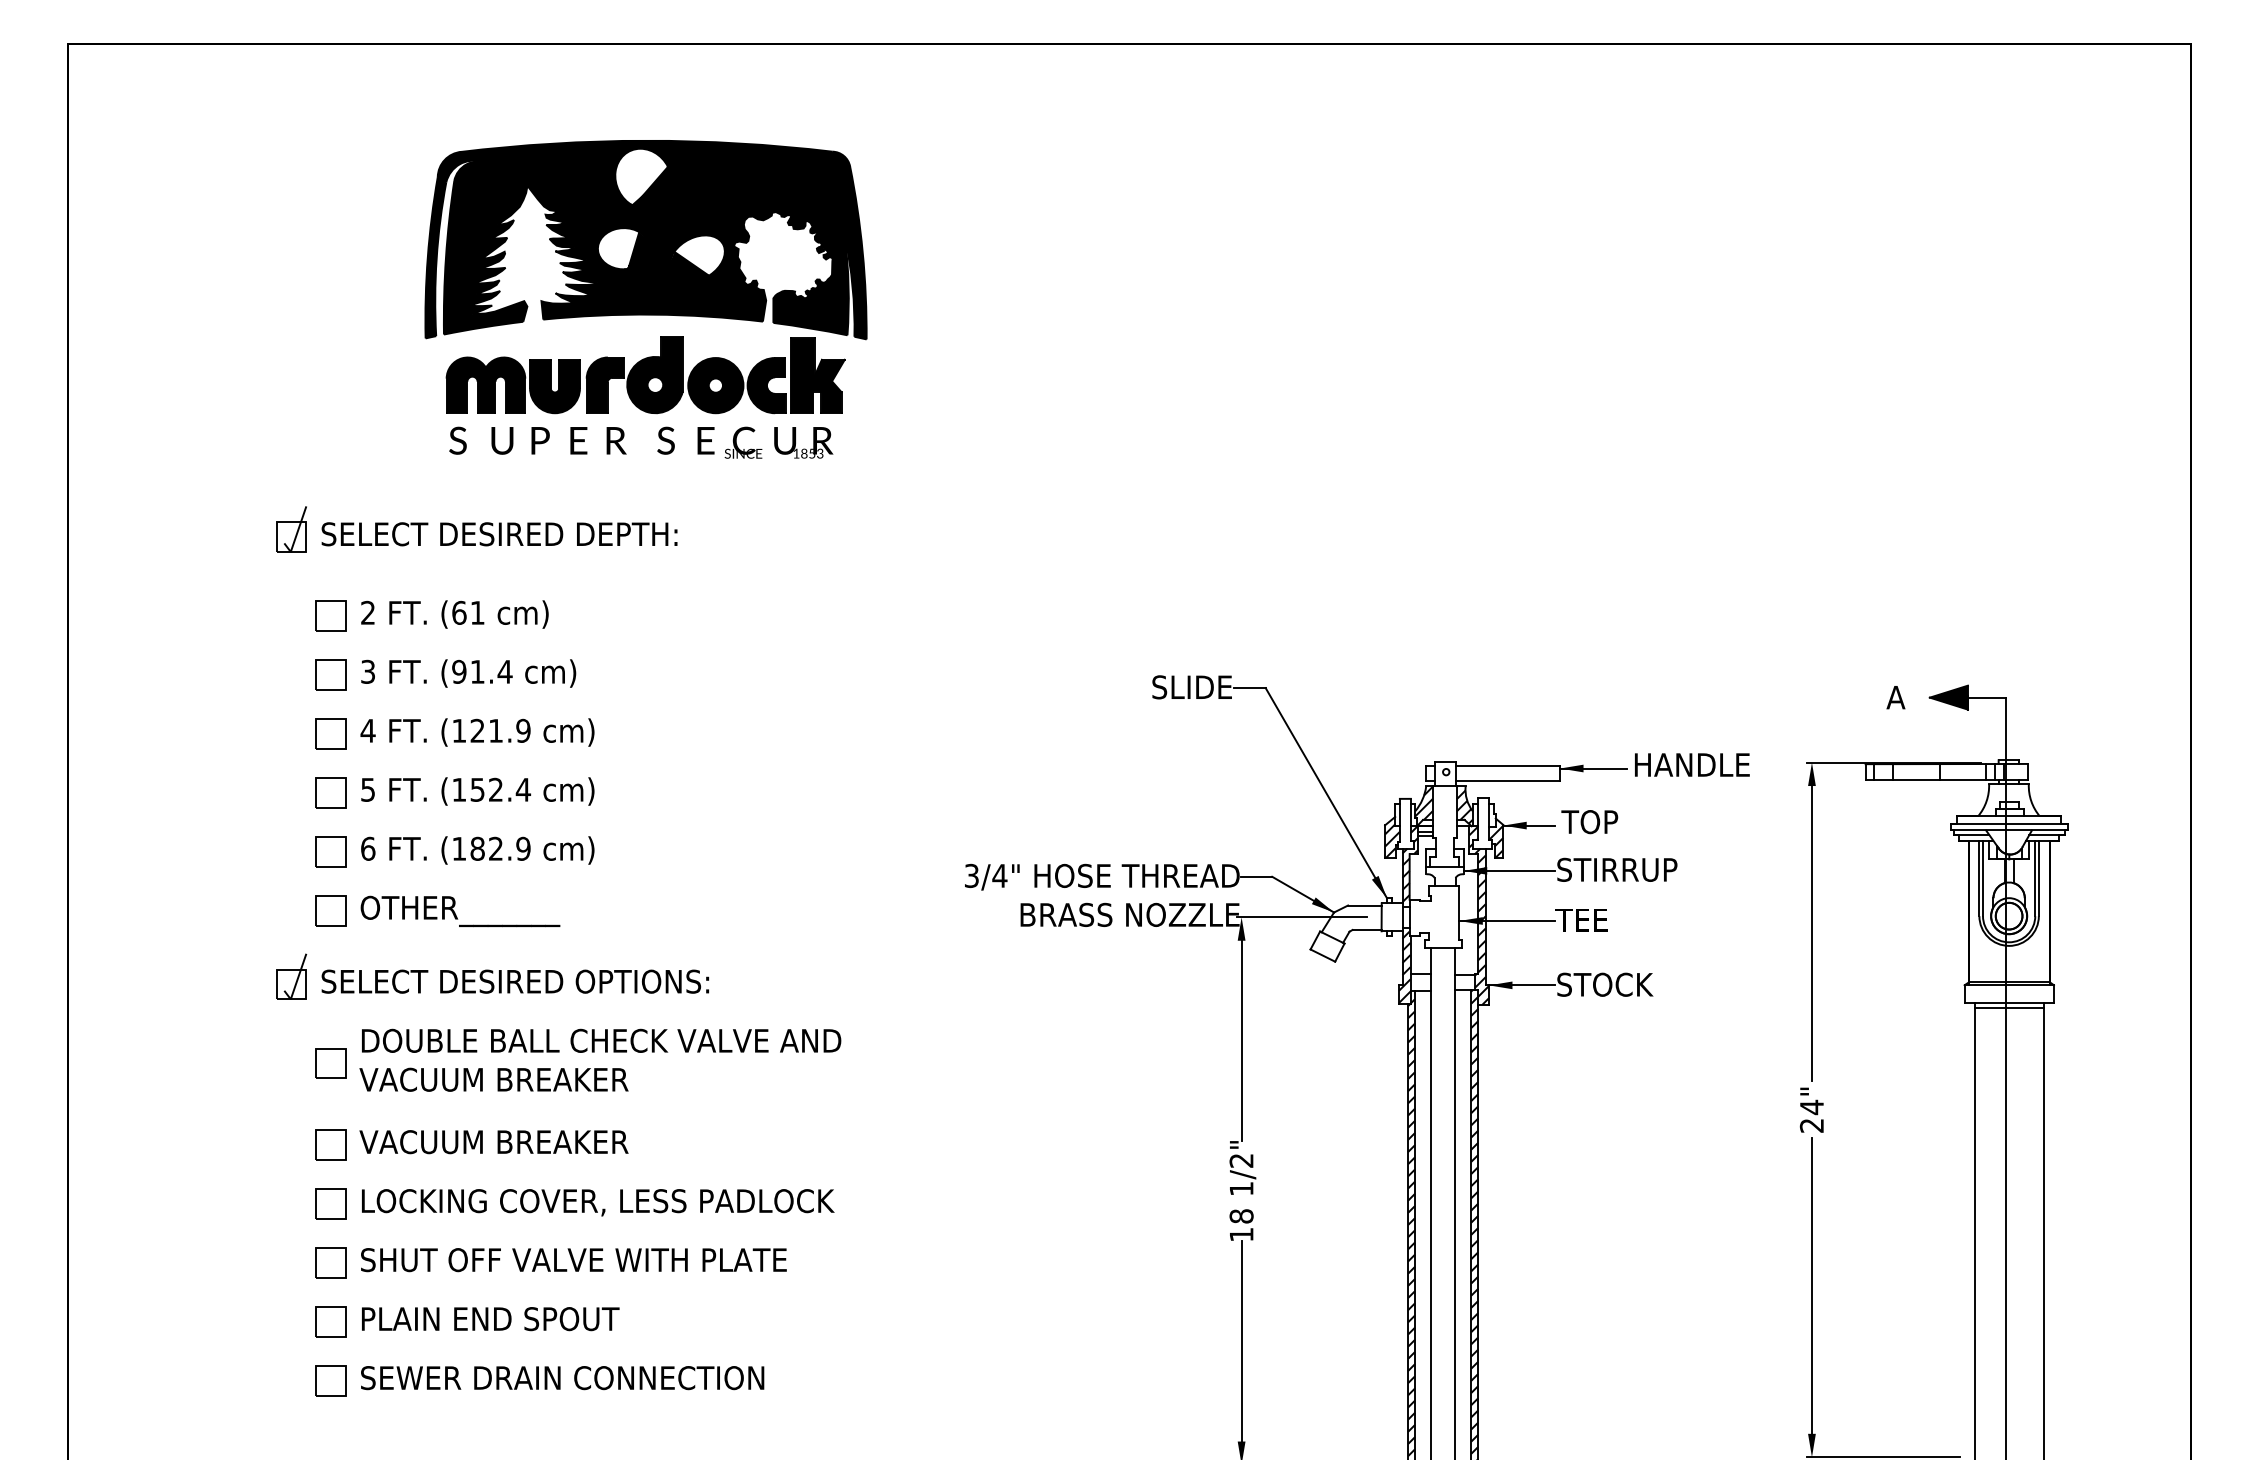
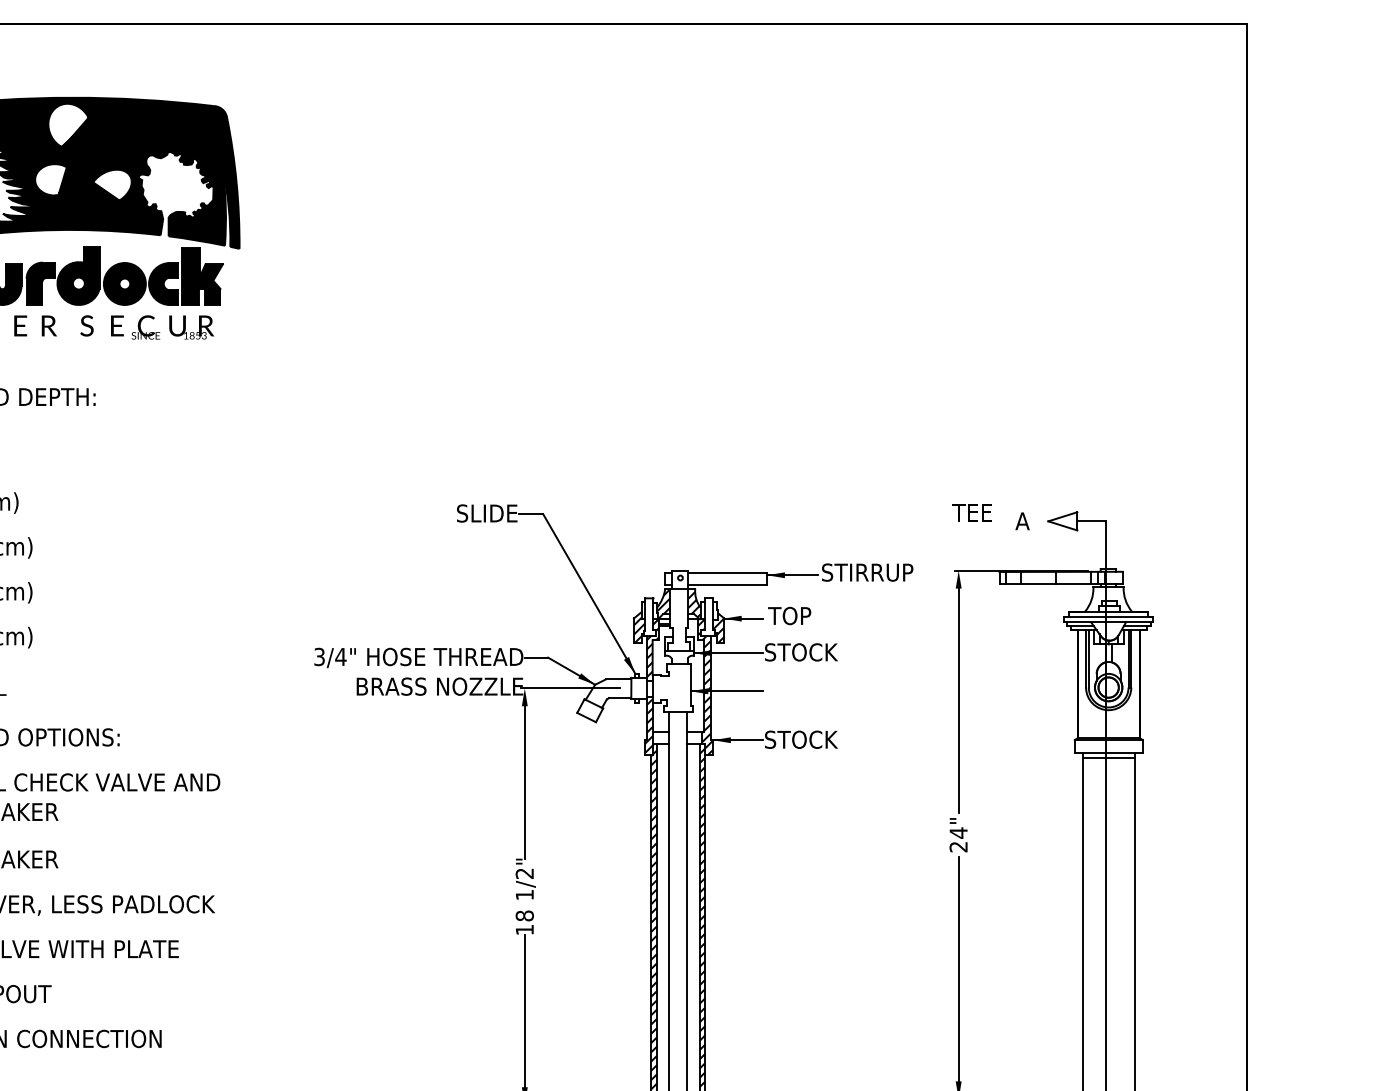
fill: (1948, 697) -> (1062, 521), removed
text: (1692, 765) -> (867, 572), HANDLE -> STIRRUP
text: (1635, 869) -> (824, 652), STIRRUP -> STOCK
text: (1581, 920) -> (972, 512), moved

